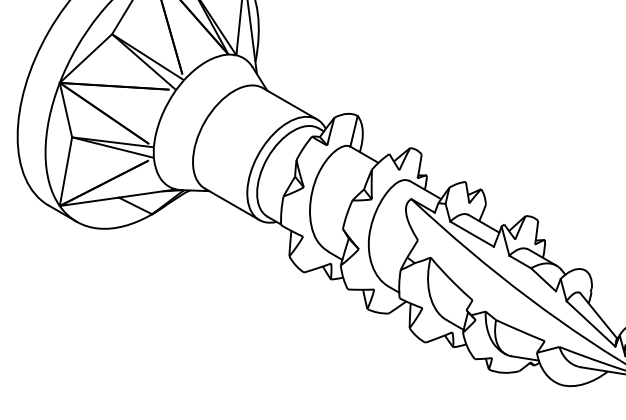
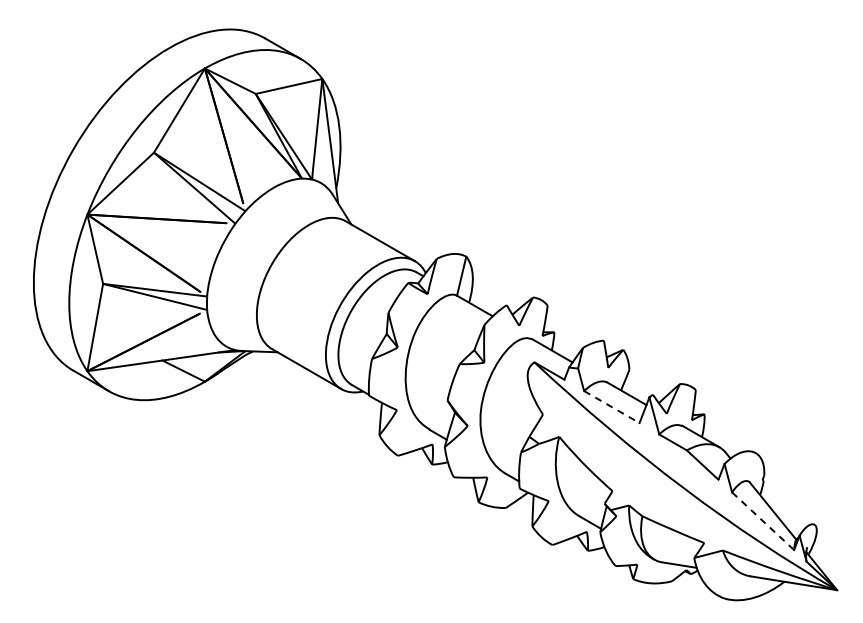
line: (471, 234) -> (611, 407), solid -> dashed
line: (591, 324) -> (763, 521), solid -> dashed

